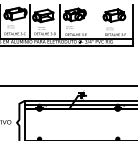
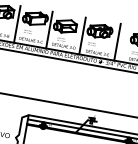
line: (92, 21) -> (117, 41), added

